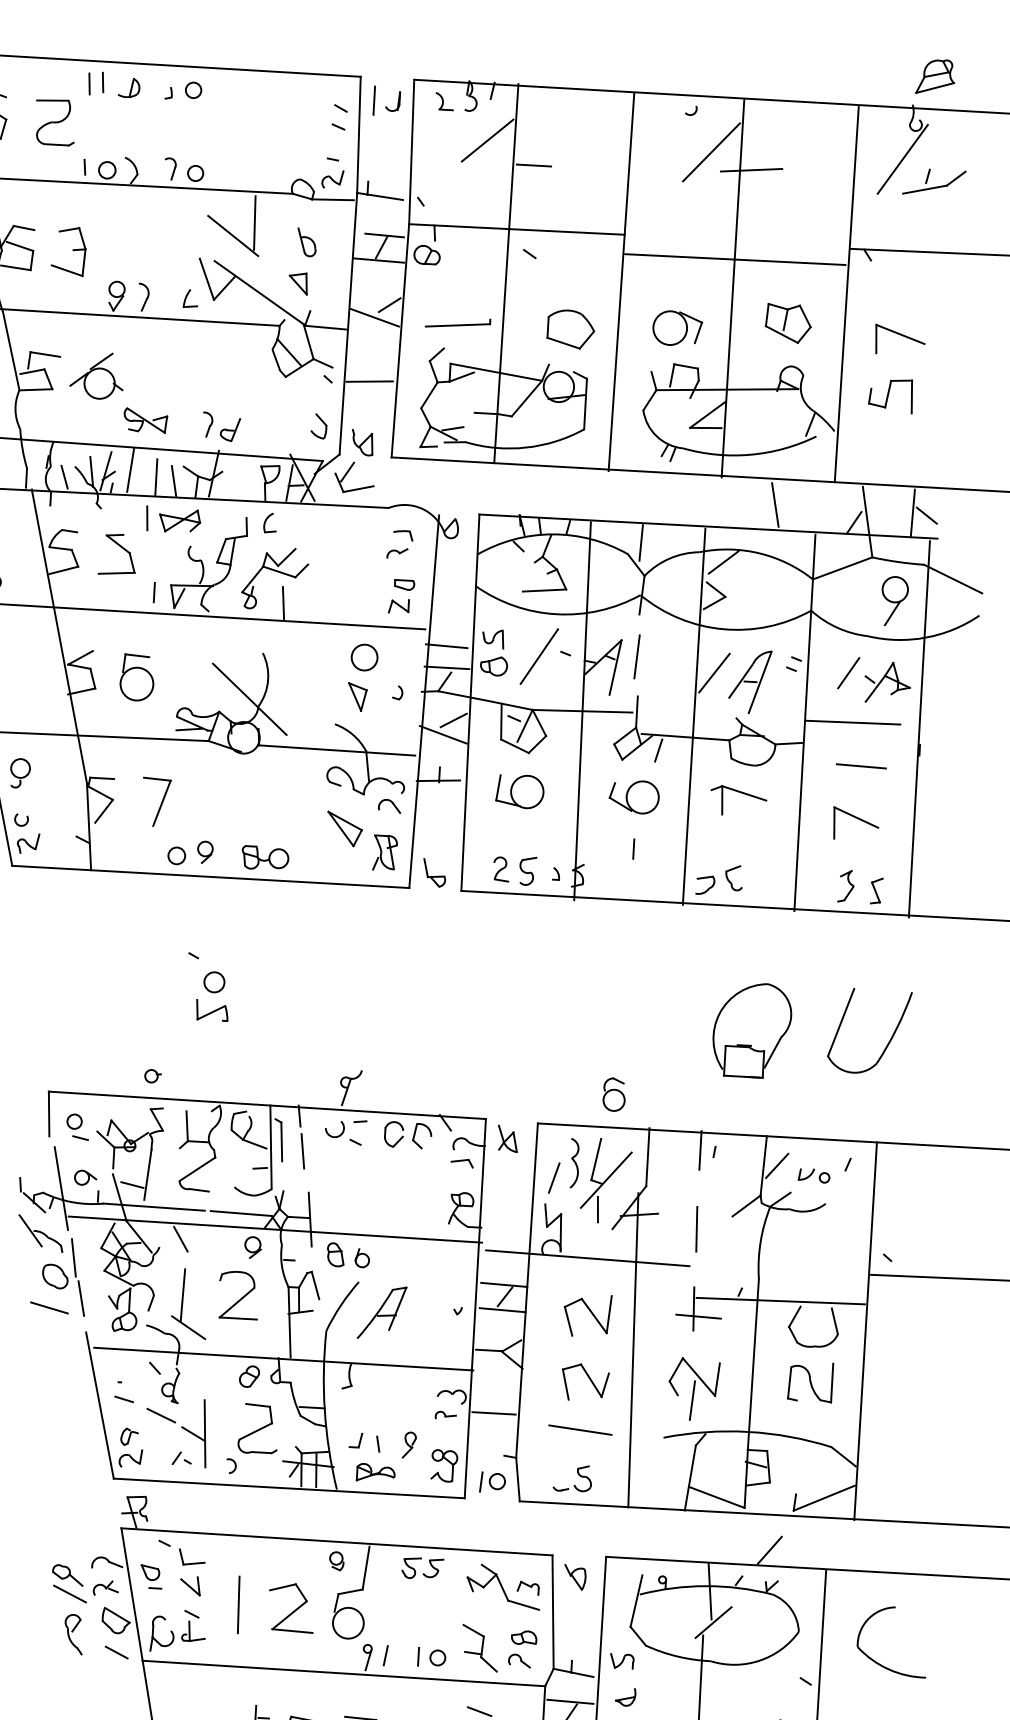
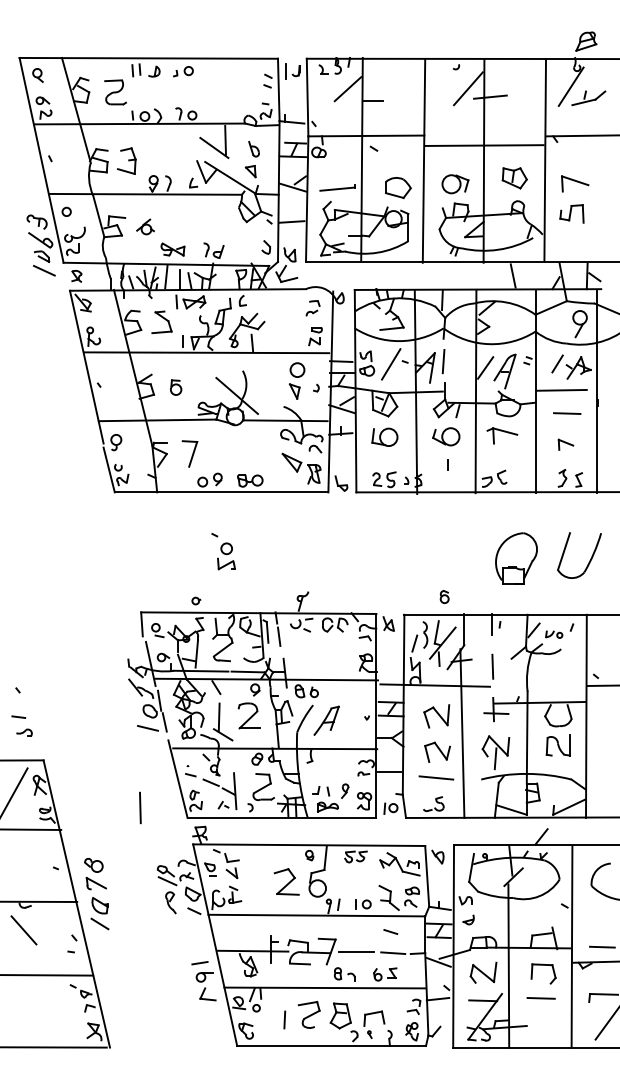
part: (96, 374) -> (145, 226), size x0.6
part: (136, 677) -> (175, 387), size x0.6
part: (855, 823) -> (565, 444), size x0.6
part: (614, 1093) -> (444, 596), size x0.7
line: (238, 1604) -> (140, 807), moved

